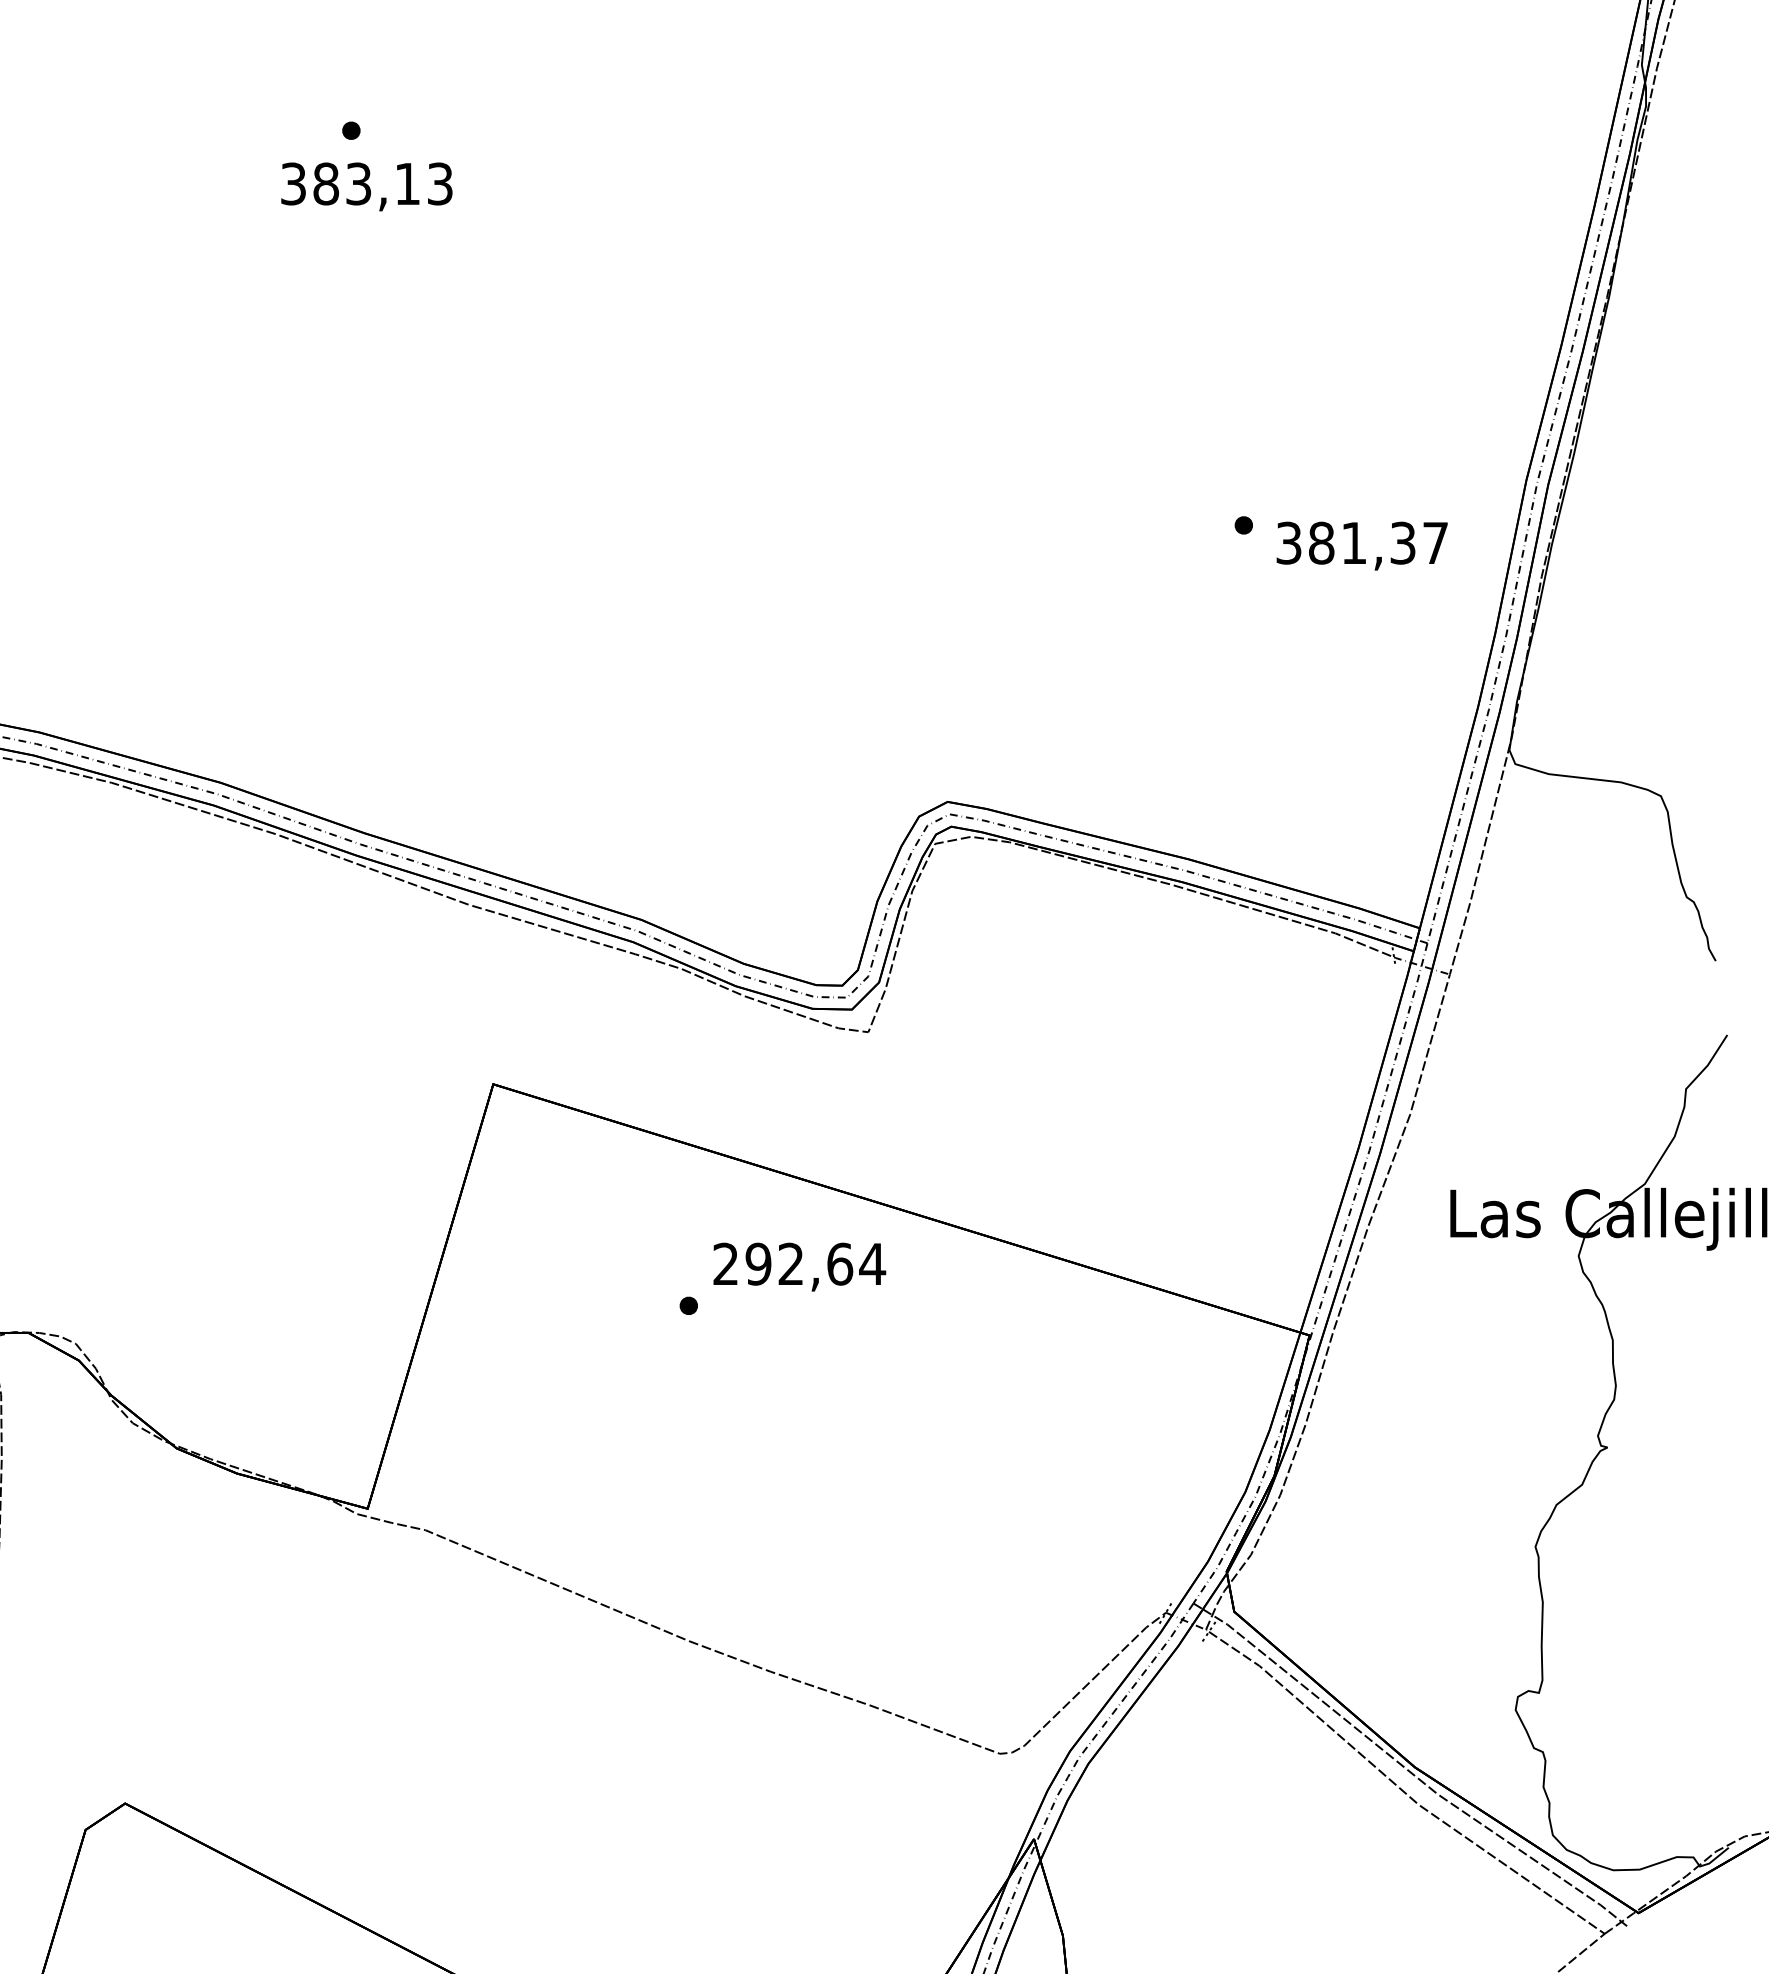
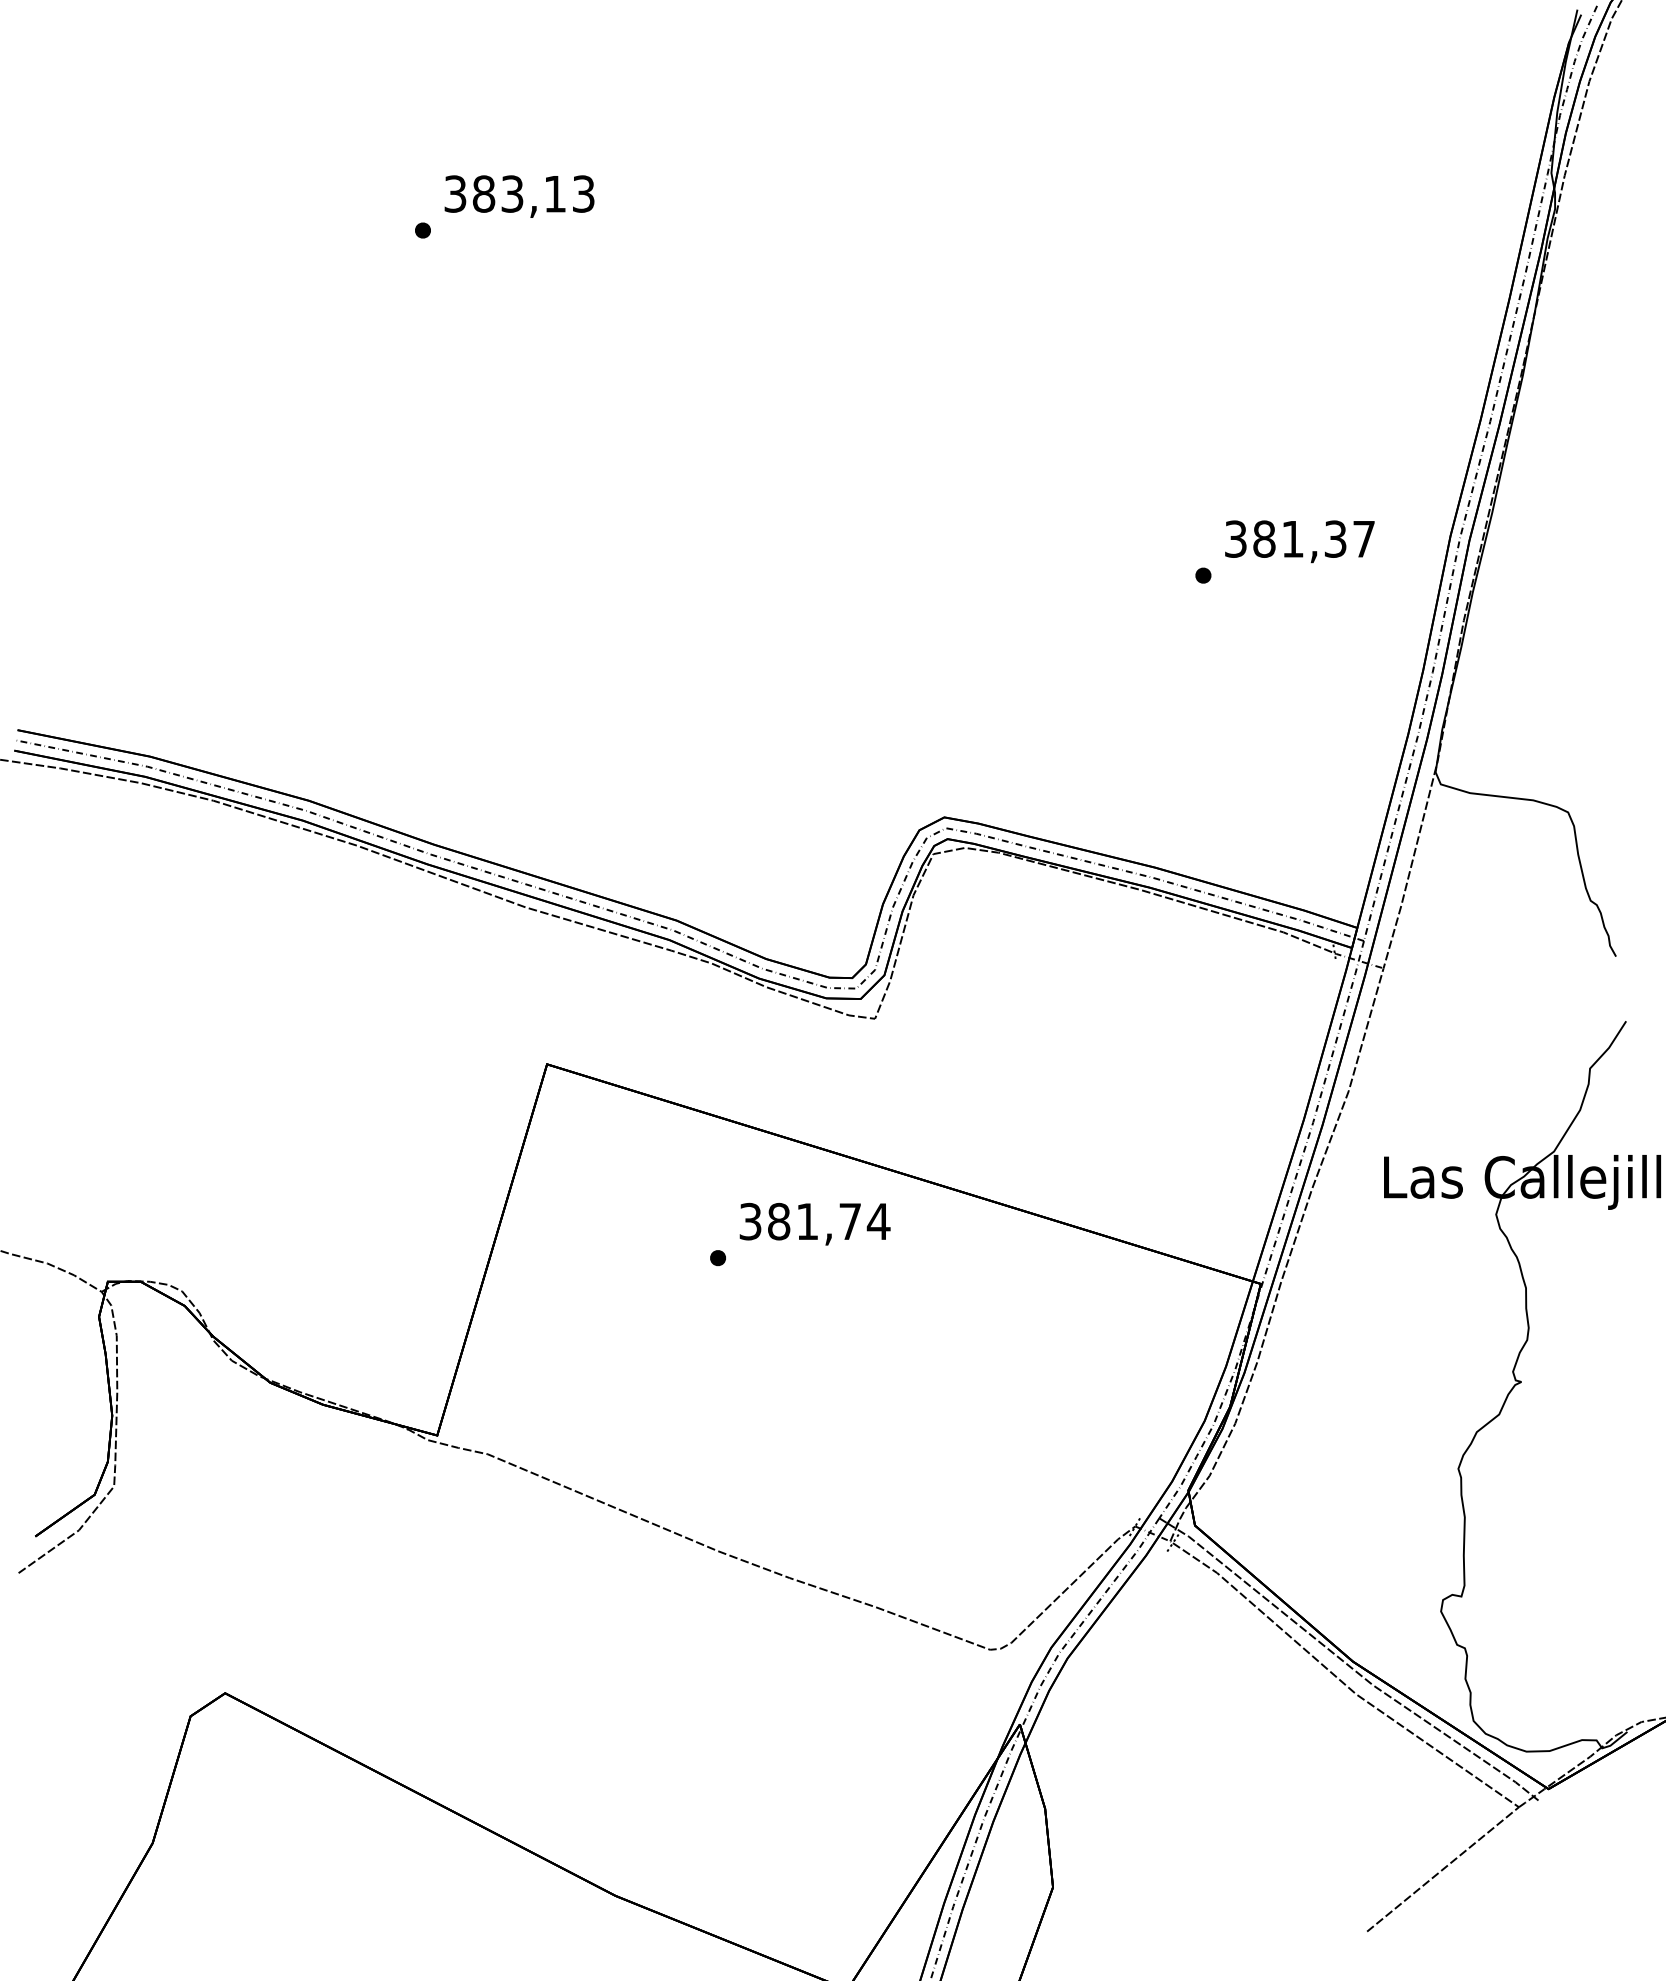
text: (366, 186) -> (519, 196), moved
text: (1361, 545) -> (1299, 541), moved
text: (783, 1264) -> (800, 1221), 292,64 -> 381,74

